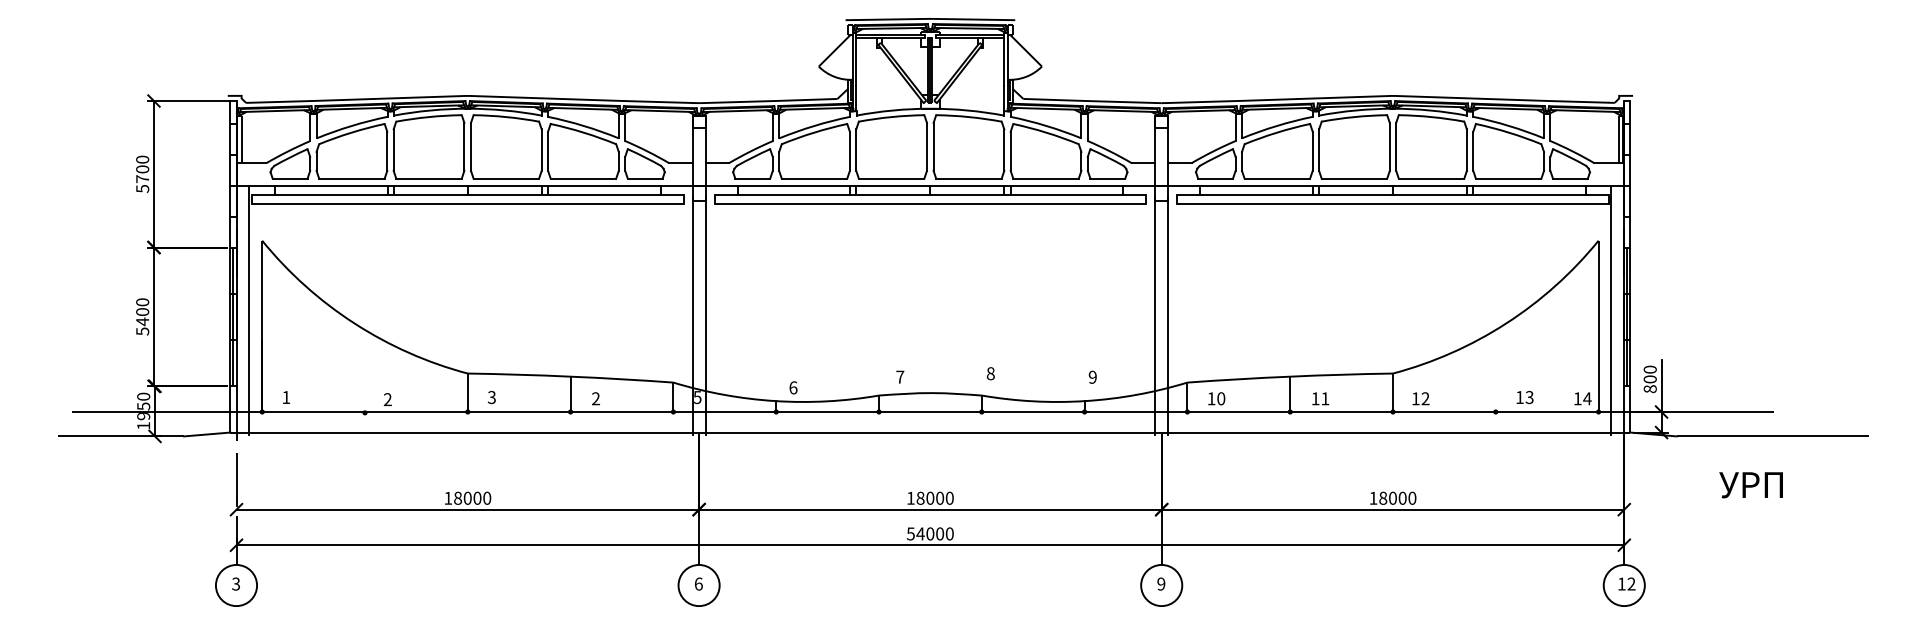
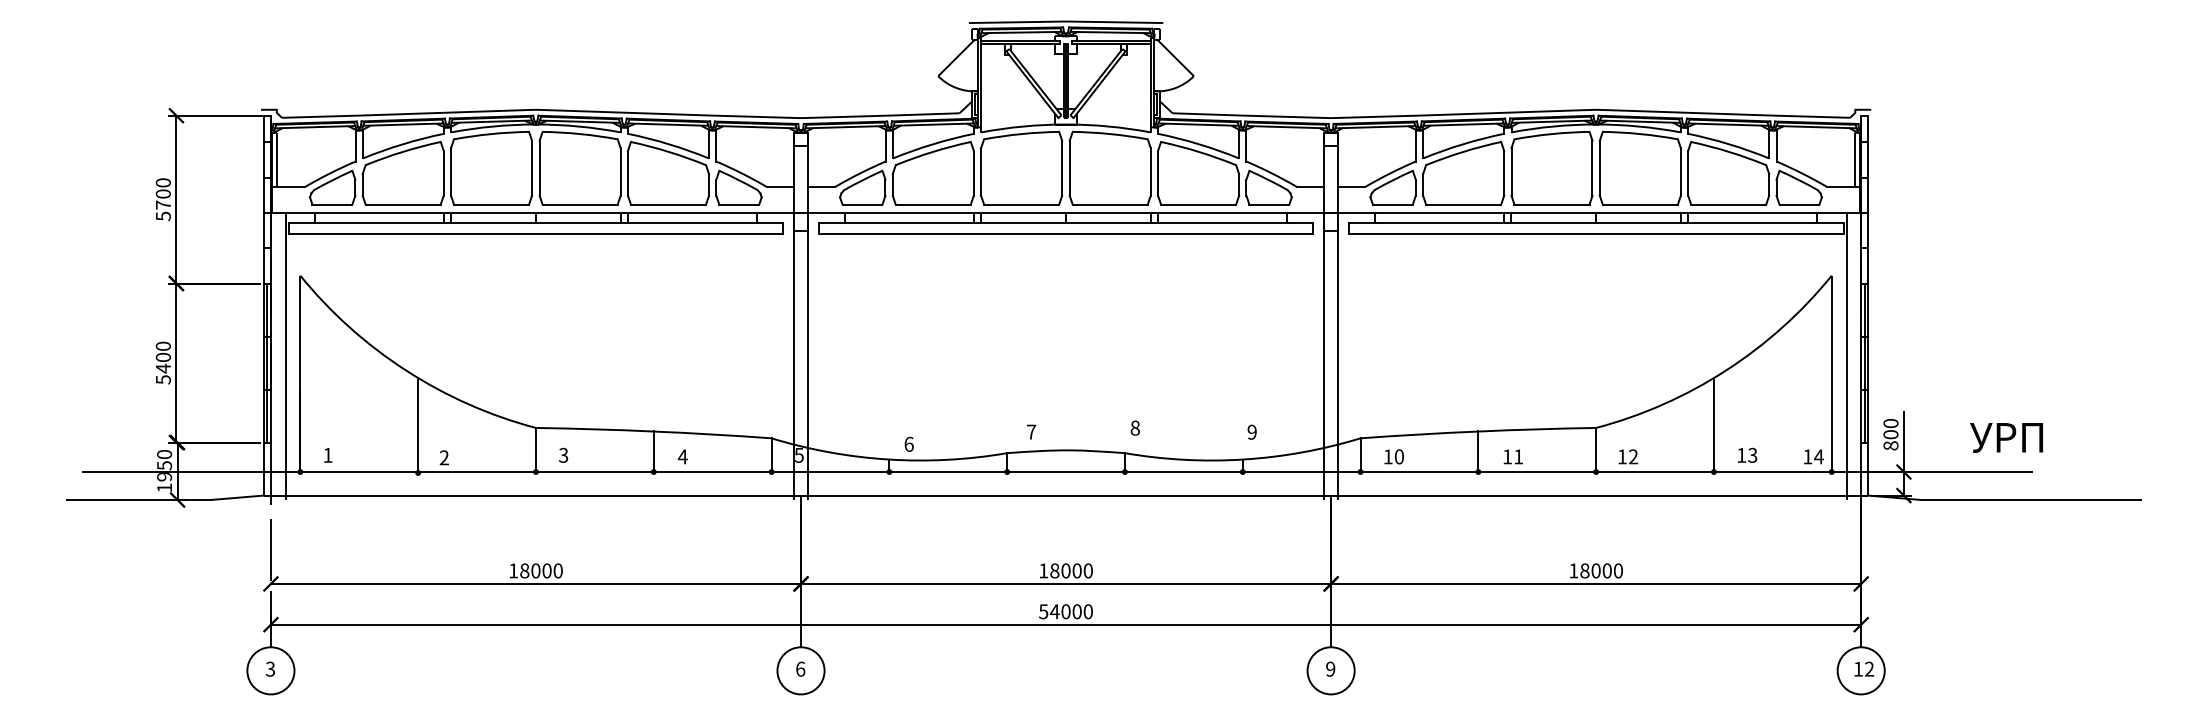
line: (365, 371) -> (418, 425), added
line: (1495, 371) -> (1713, 425), added
text: (595, 398) -> (682, 456), 2 -> 4
text: (1750, 485) -> (2005, 438), moved

